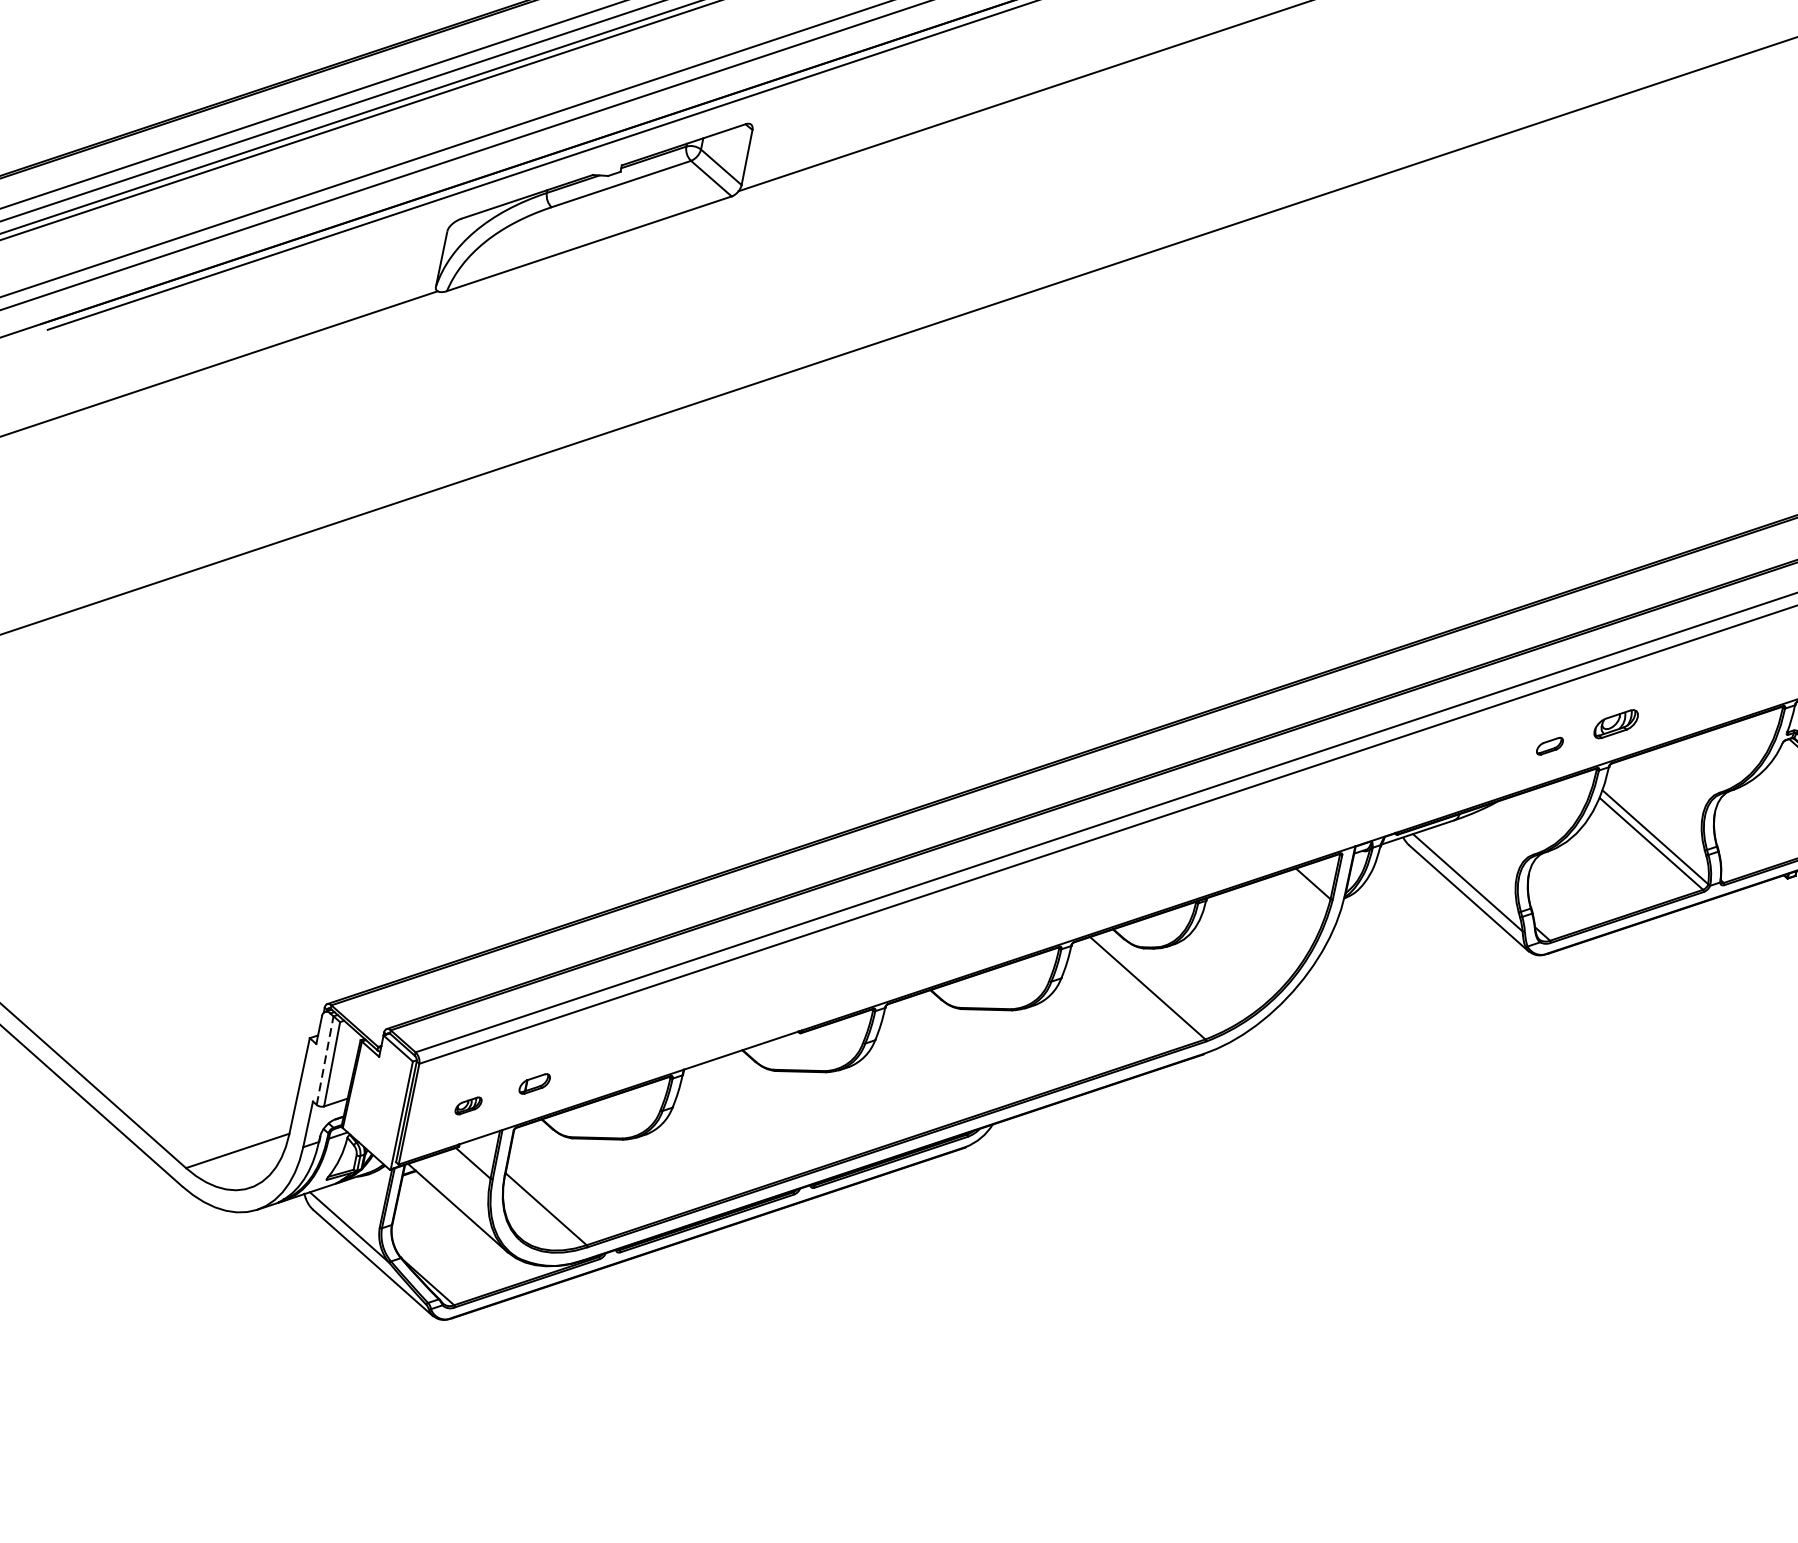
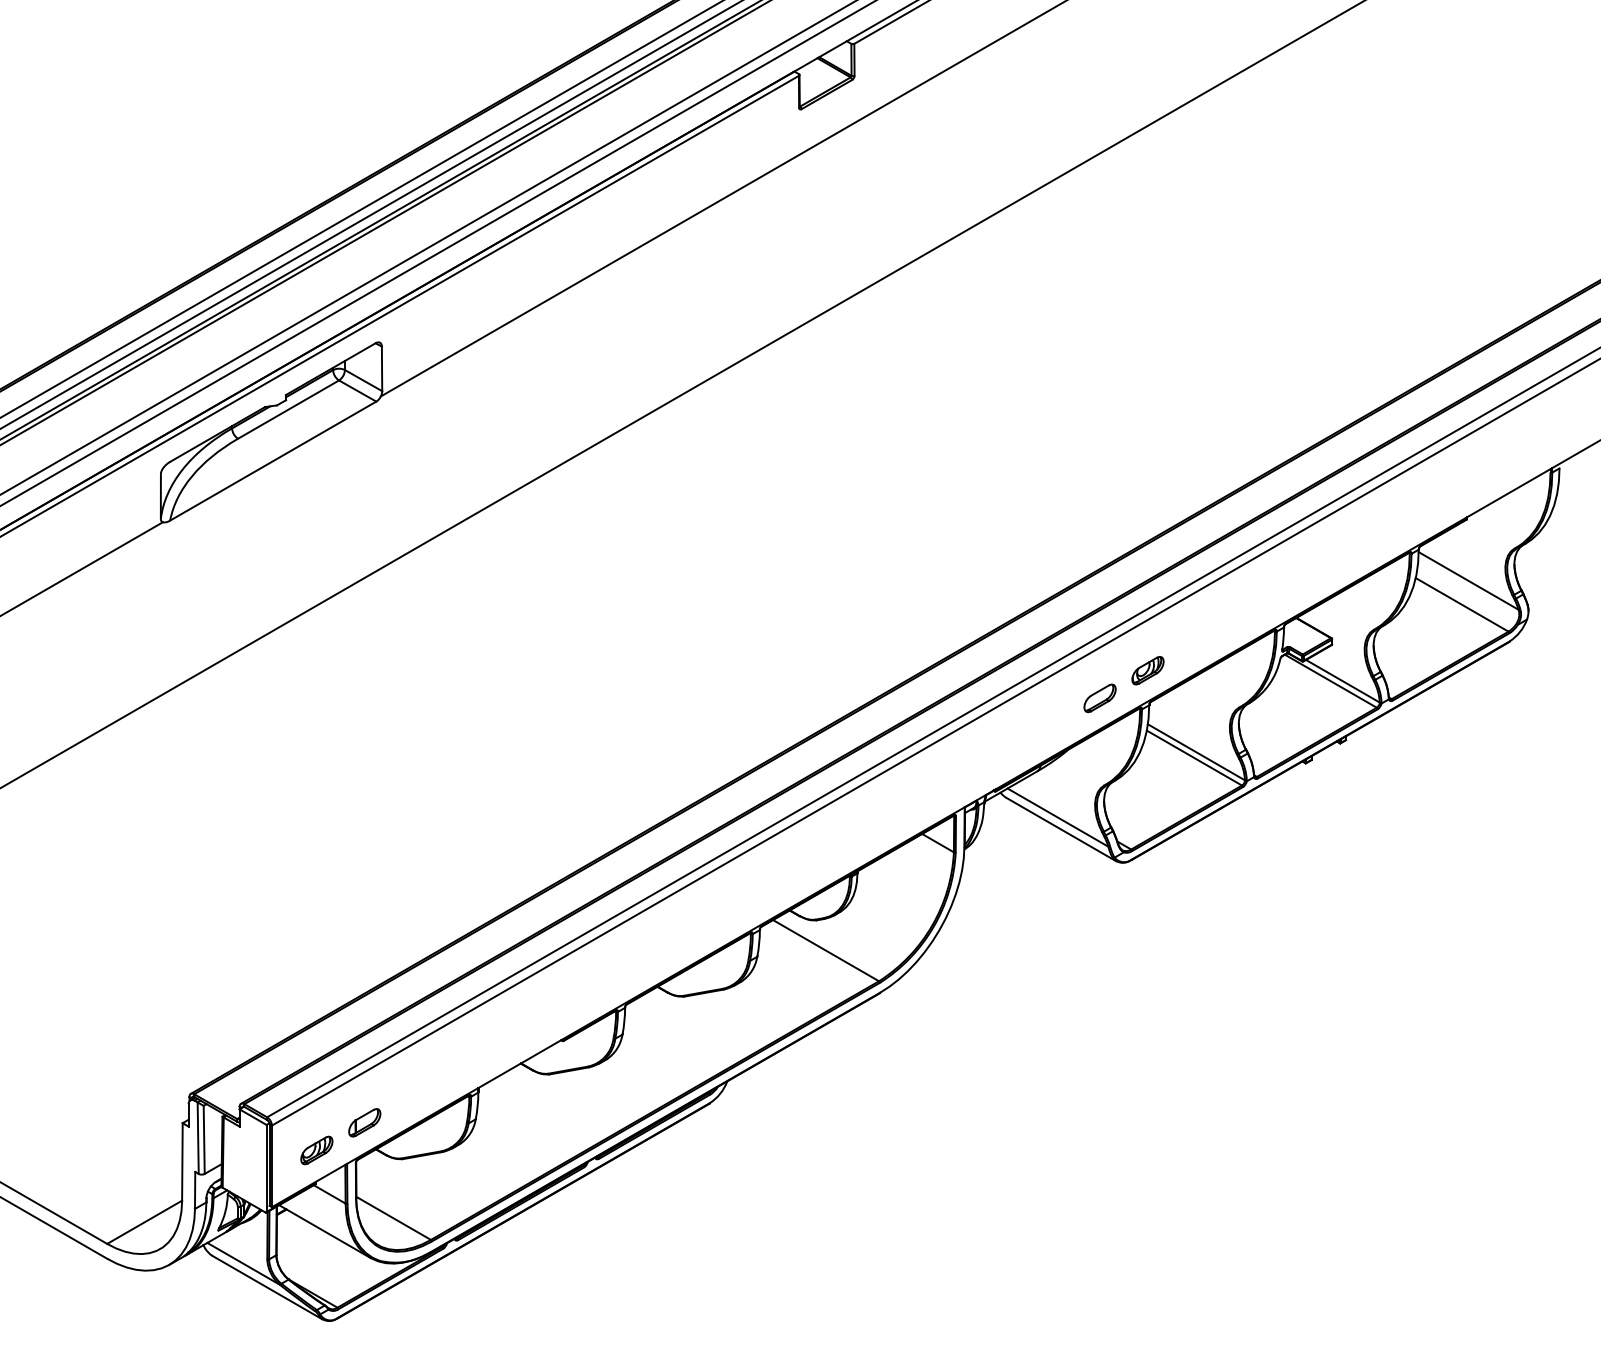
part: (1549, 746) -> (1099, 698), size x1.67
line: (325, 1061) -> (198, 1138), dashed -> solid
part: (534, 1083) -> (364, 1122), size x1.43
part: (468, 1105) -> (316, 1150), size x1.67

